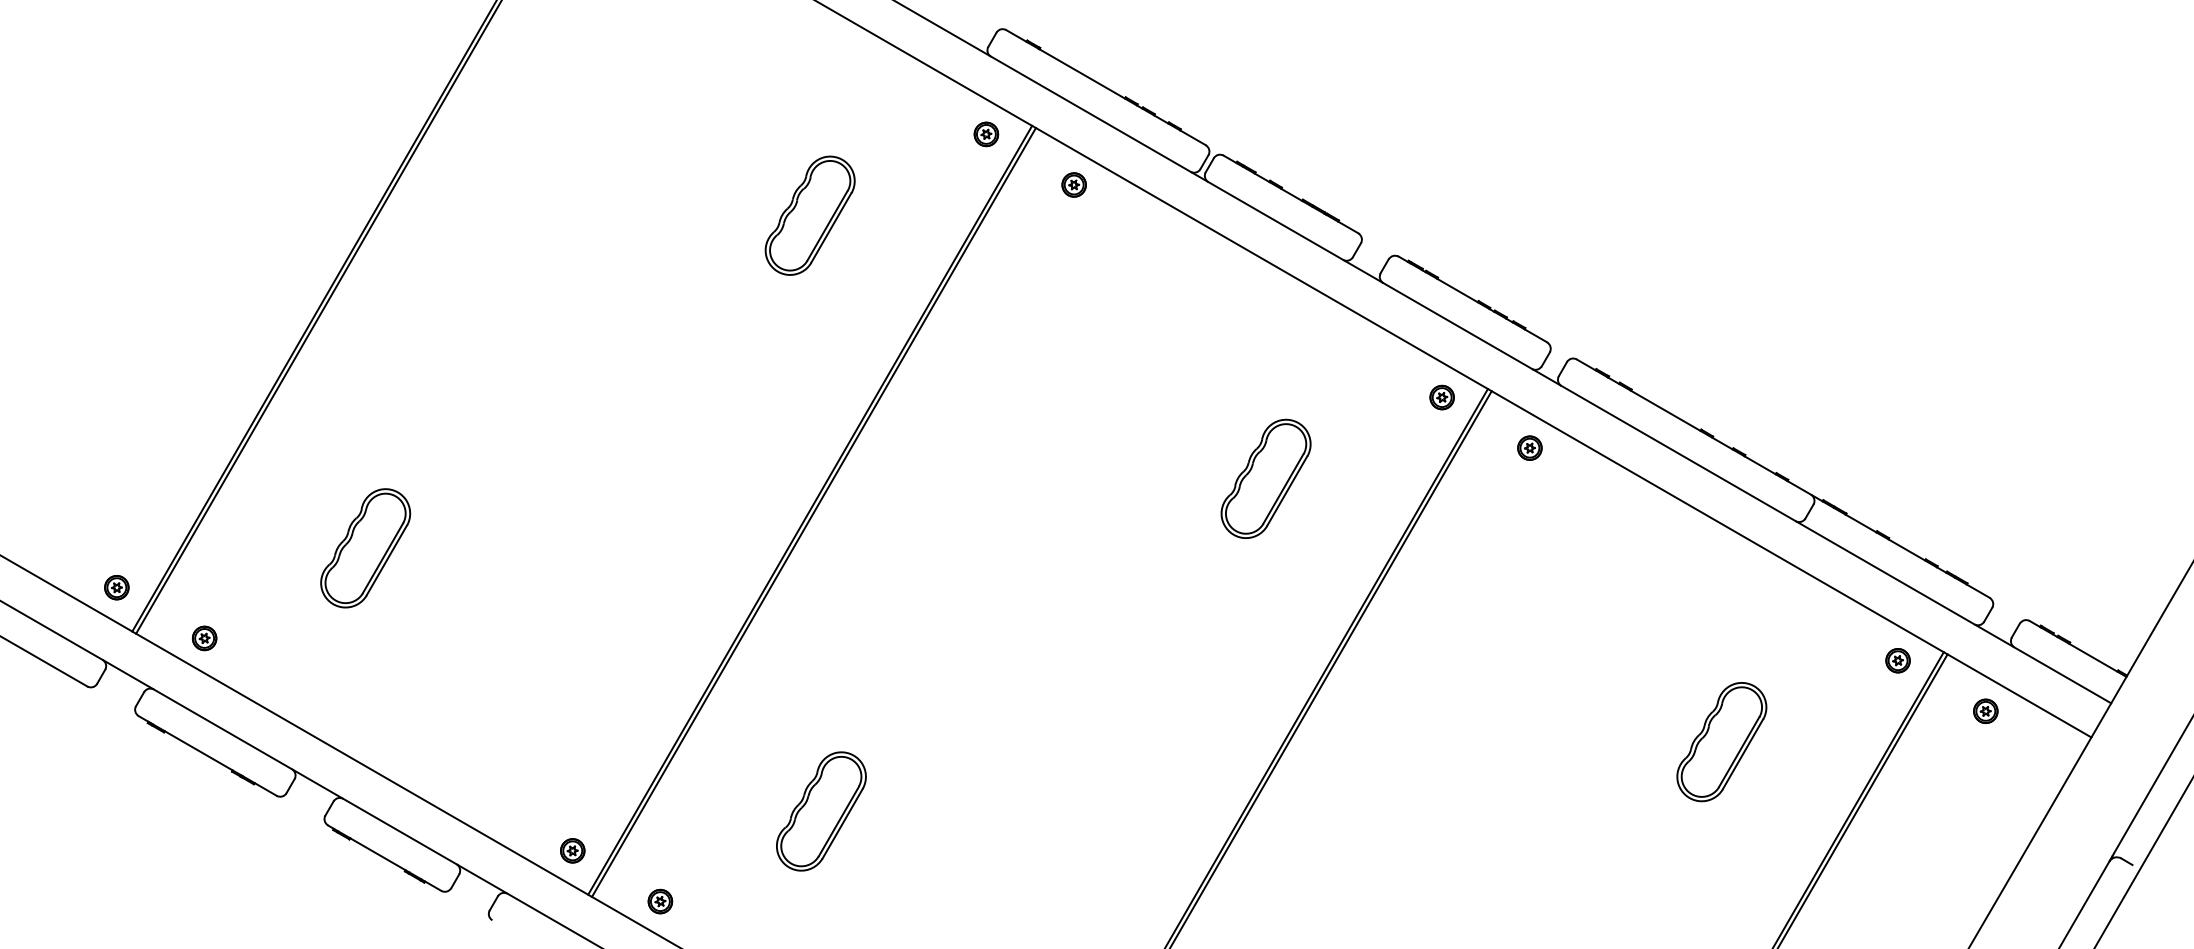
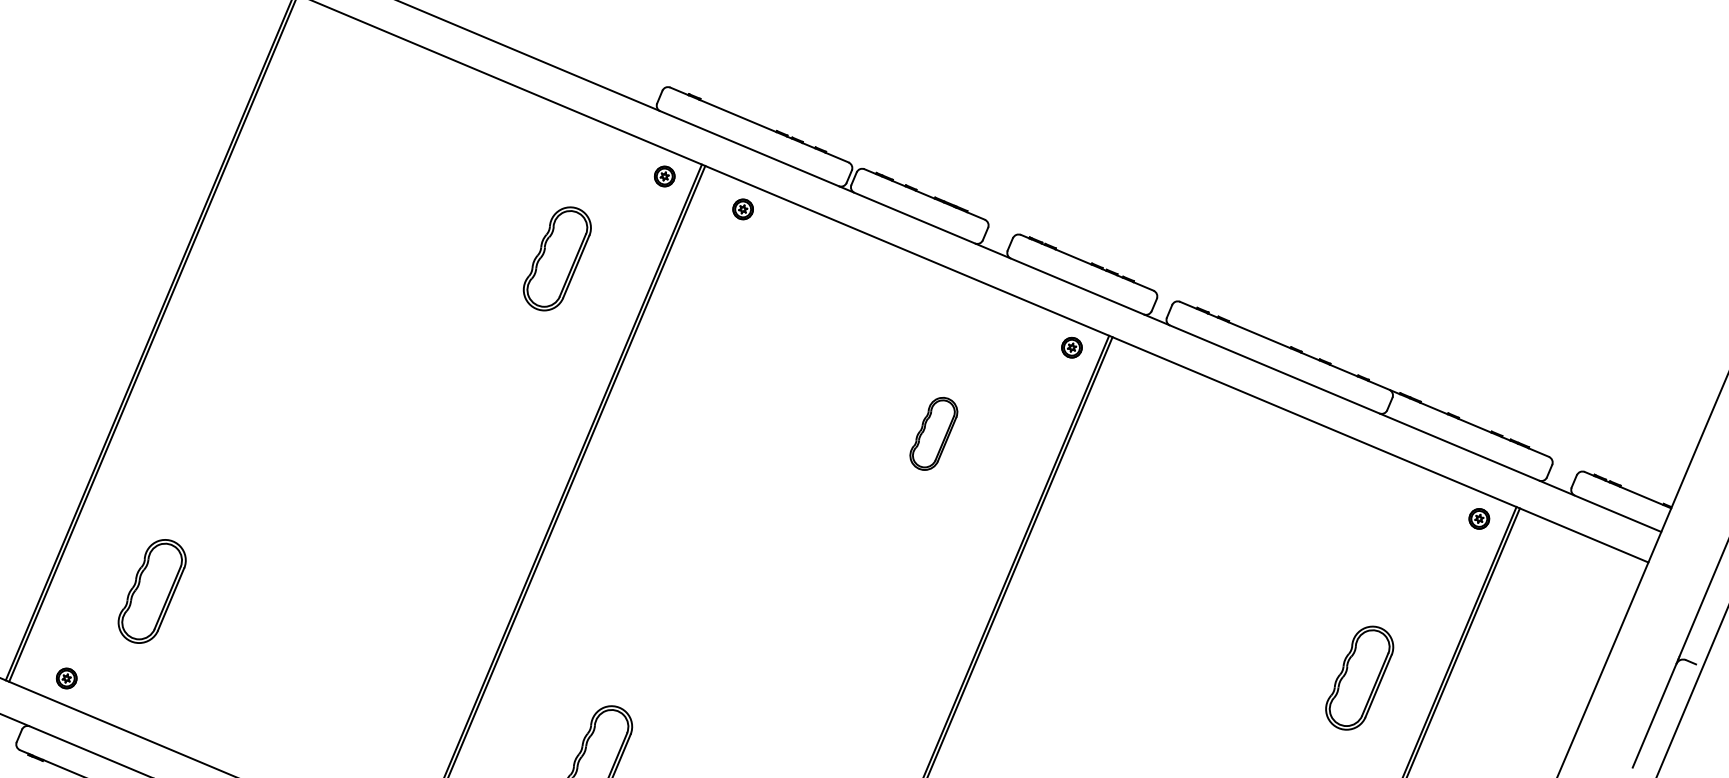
part: (809, 215) -> (556, 258), moved
part: (1529, 447) -> (1149, 380), removed
part: (1265, 478) -> (933, 433), size x0.7
part: (365, 548) -> (152, 591), moved
part: (1985, 710) -> (1557, 551), removed
part: (1721, 742) -> (1359, 678), moved

